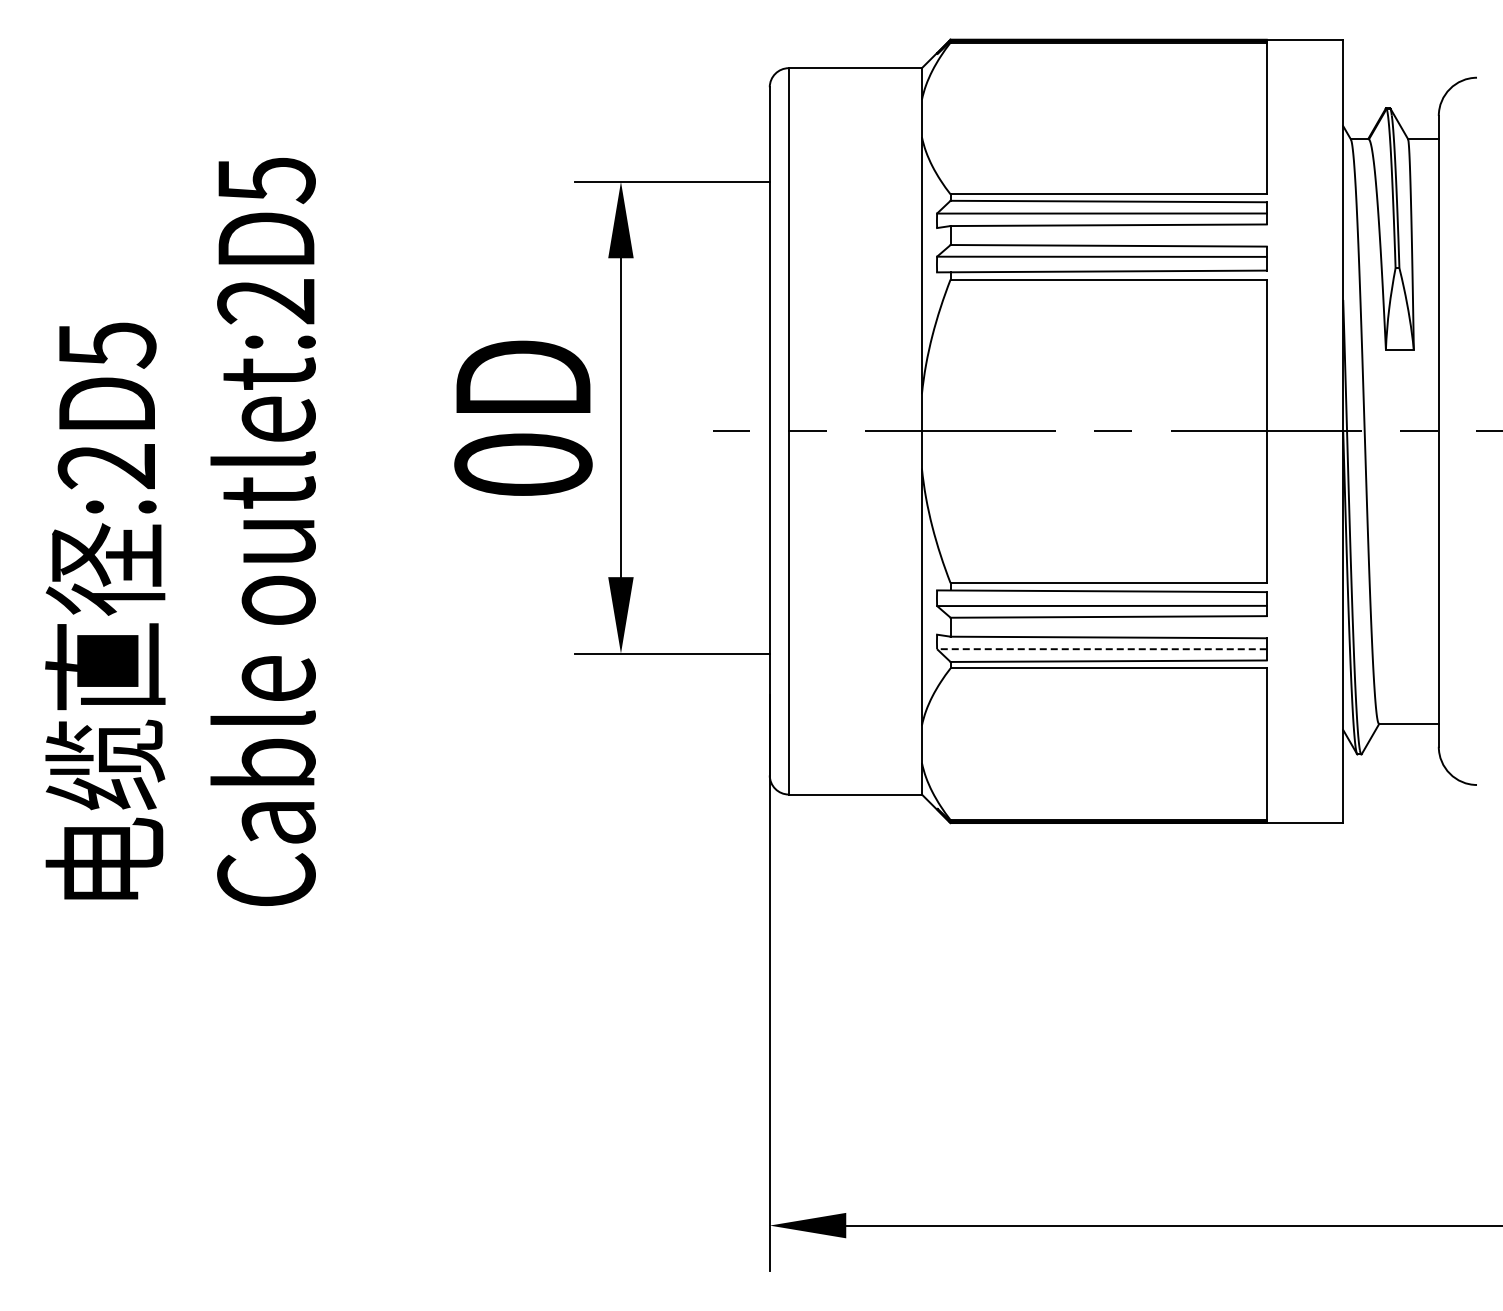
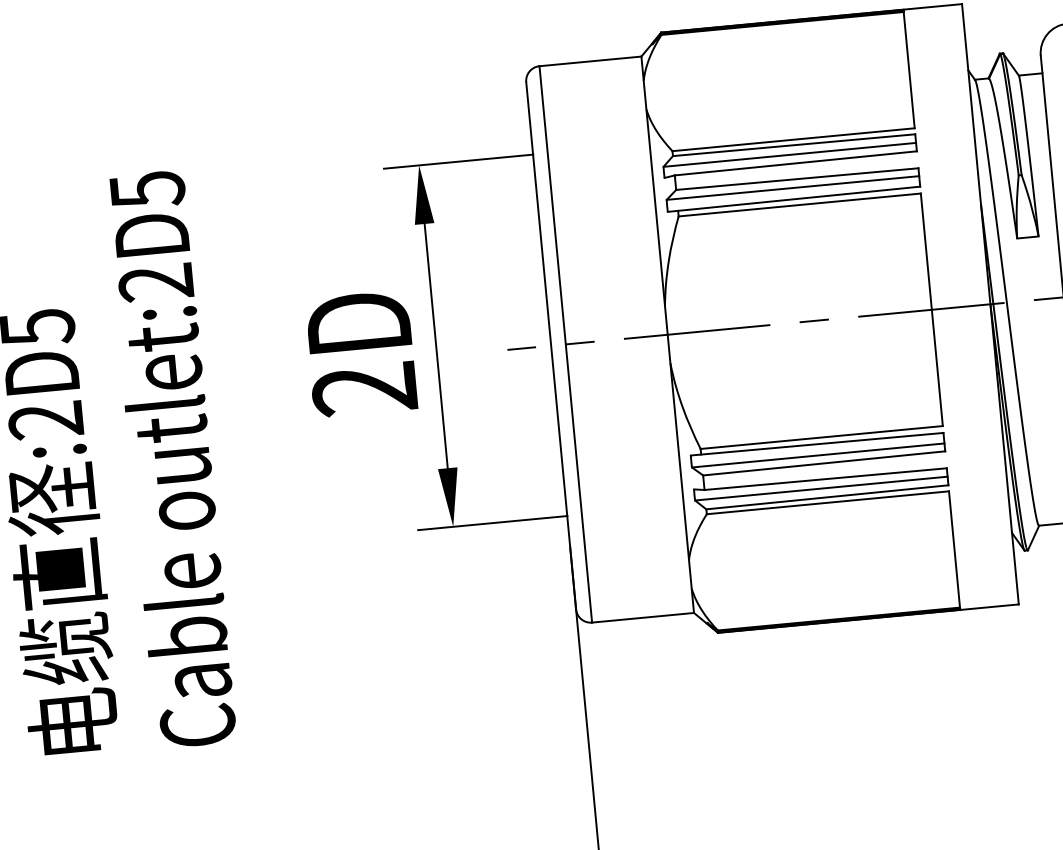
text: (523, 465) -> (364, 389), 0D -> 2D
line: (1101, 649) -> (821, 488), dashed -> solid

